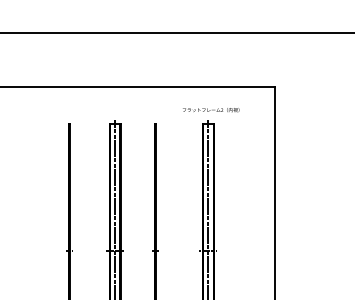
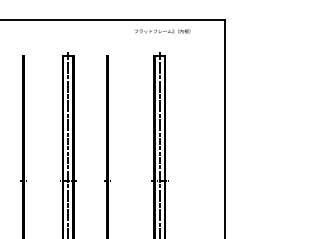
text: (211, 110) -> (162, 31), moved

